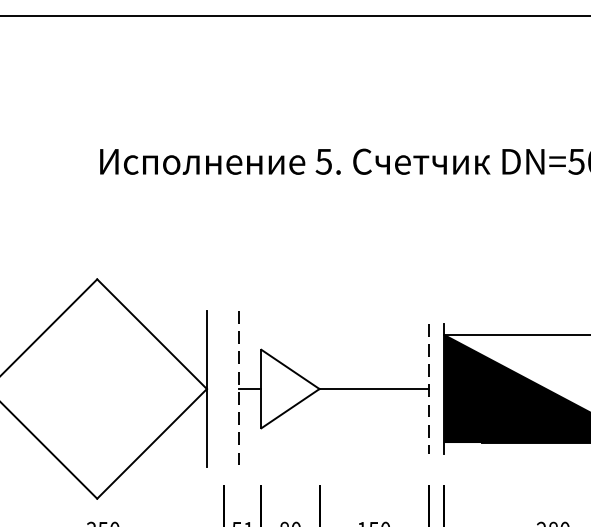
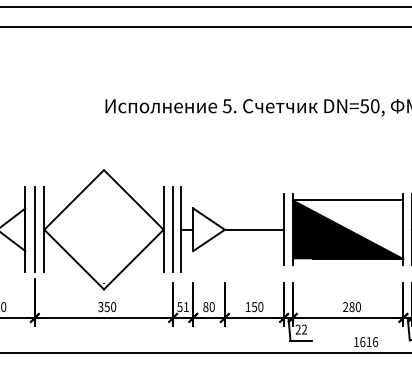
line: (225, 388) -> (173, 229), added
line: (429, 388) -> (284, 229), dashed -> solid
line: (239, 390) -> (181, 230), dashed -> solid

